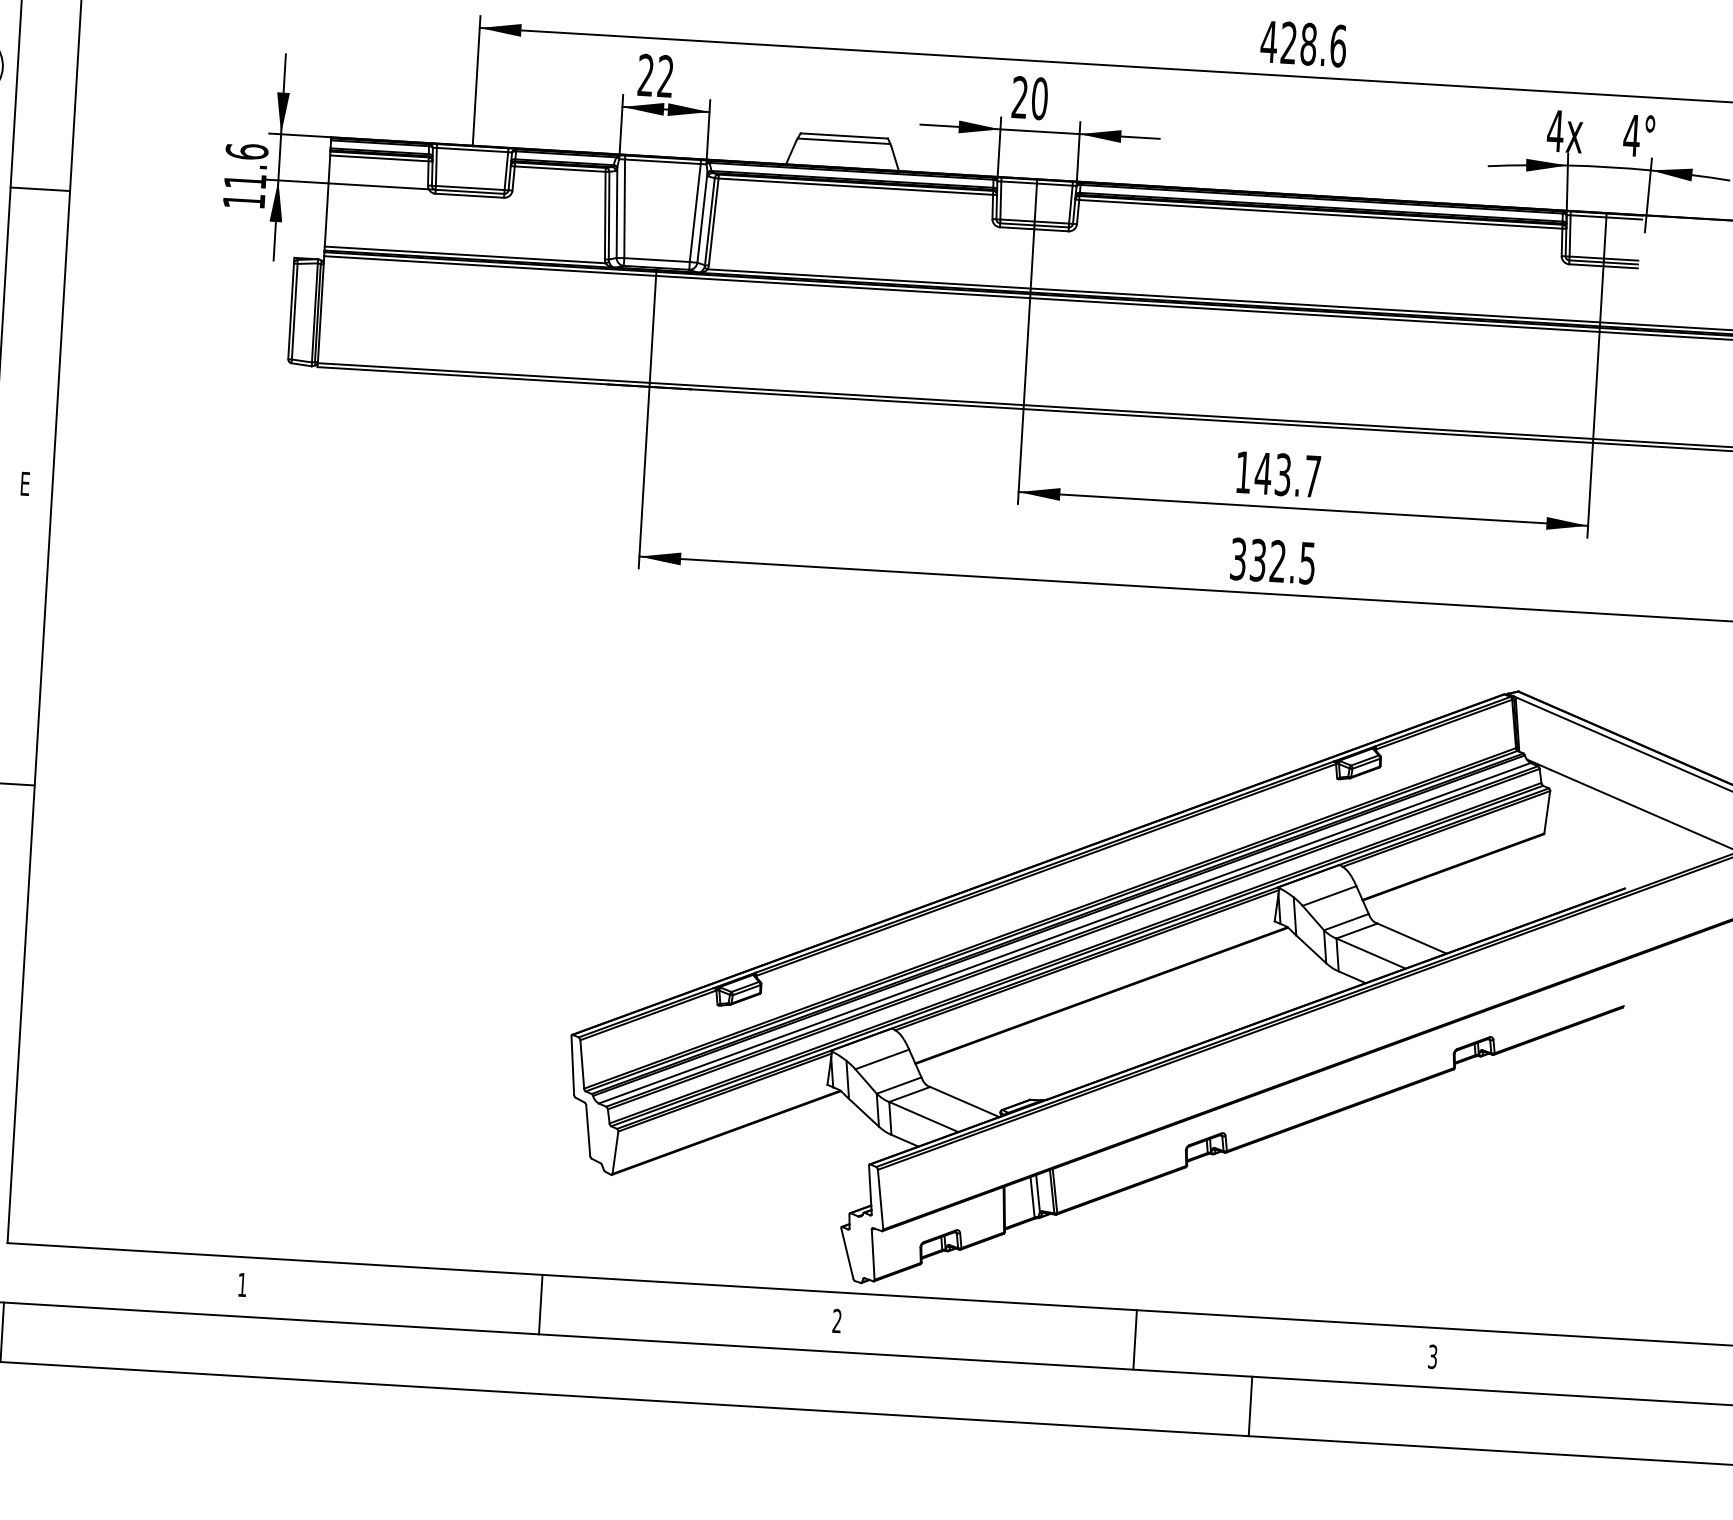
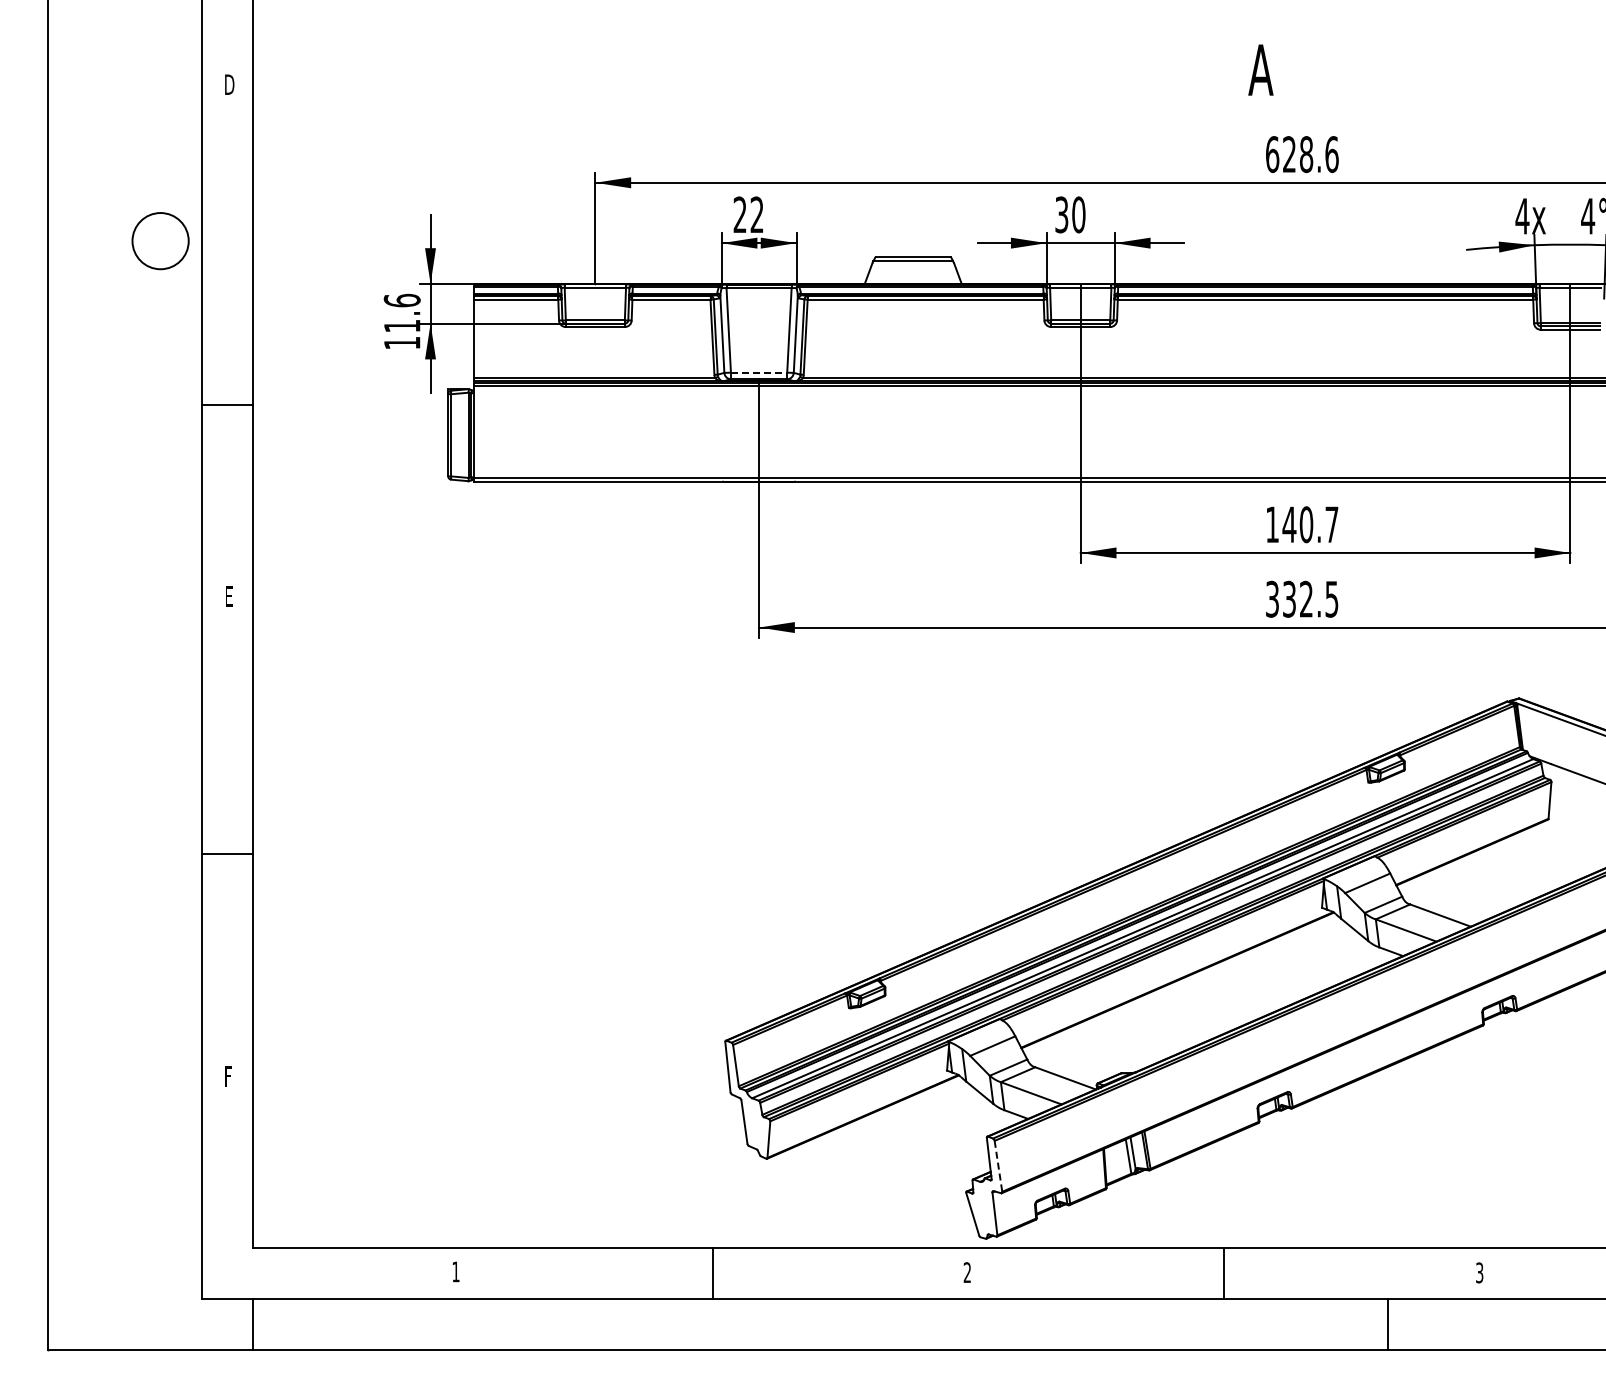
text: (1269, 41) -> (1272, 154), 428.6 -> 628.6
text: (1019, 97) -> (1061, 214), 20 -> 30
line: (39, 189) -> (226, 405), moved
line: (657, 259) -> (759, 372), solid -> dashed
text: (1283, 474) -> (1306, 524), 143.7 -> 140.7
line: (880, 1199) -> (998, 1166), solid -> dashed
line: (1249, 1406) -> (1387, 1324), moved

